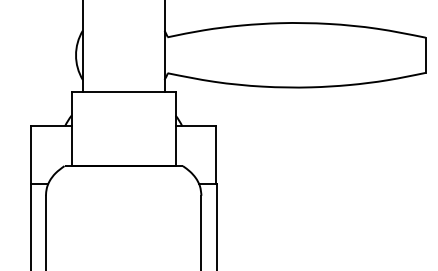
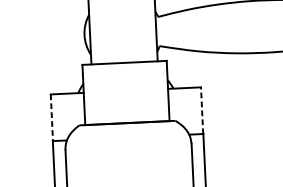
line: (31, 155) -> (52, 118), solid -> dashed
line: (216, 155) -> (202, 110), solid -> dashed

